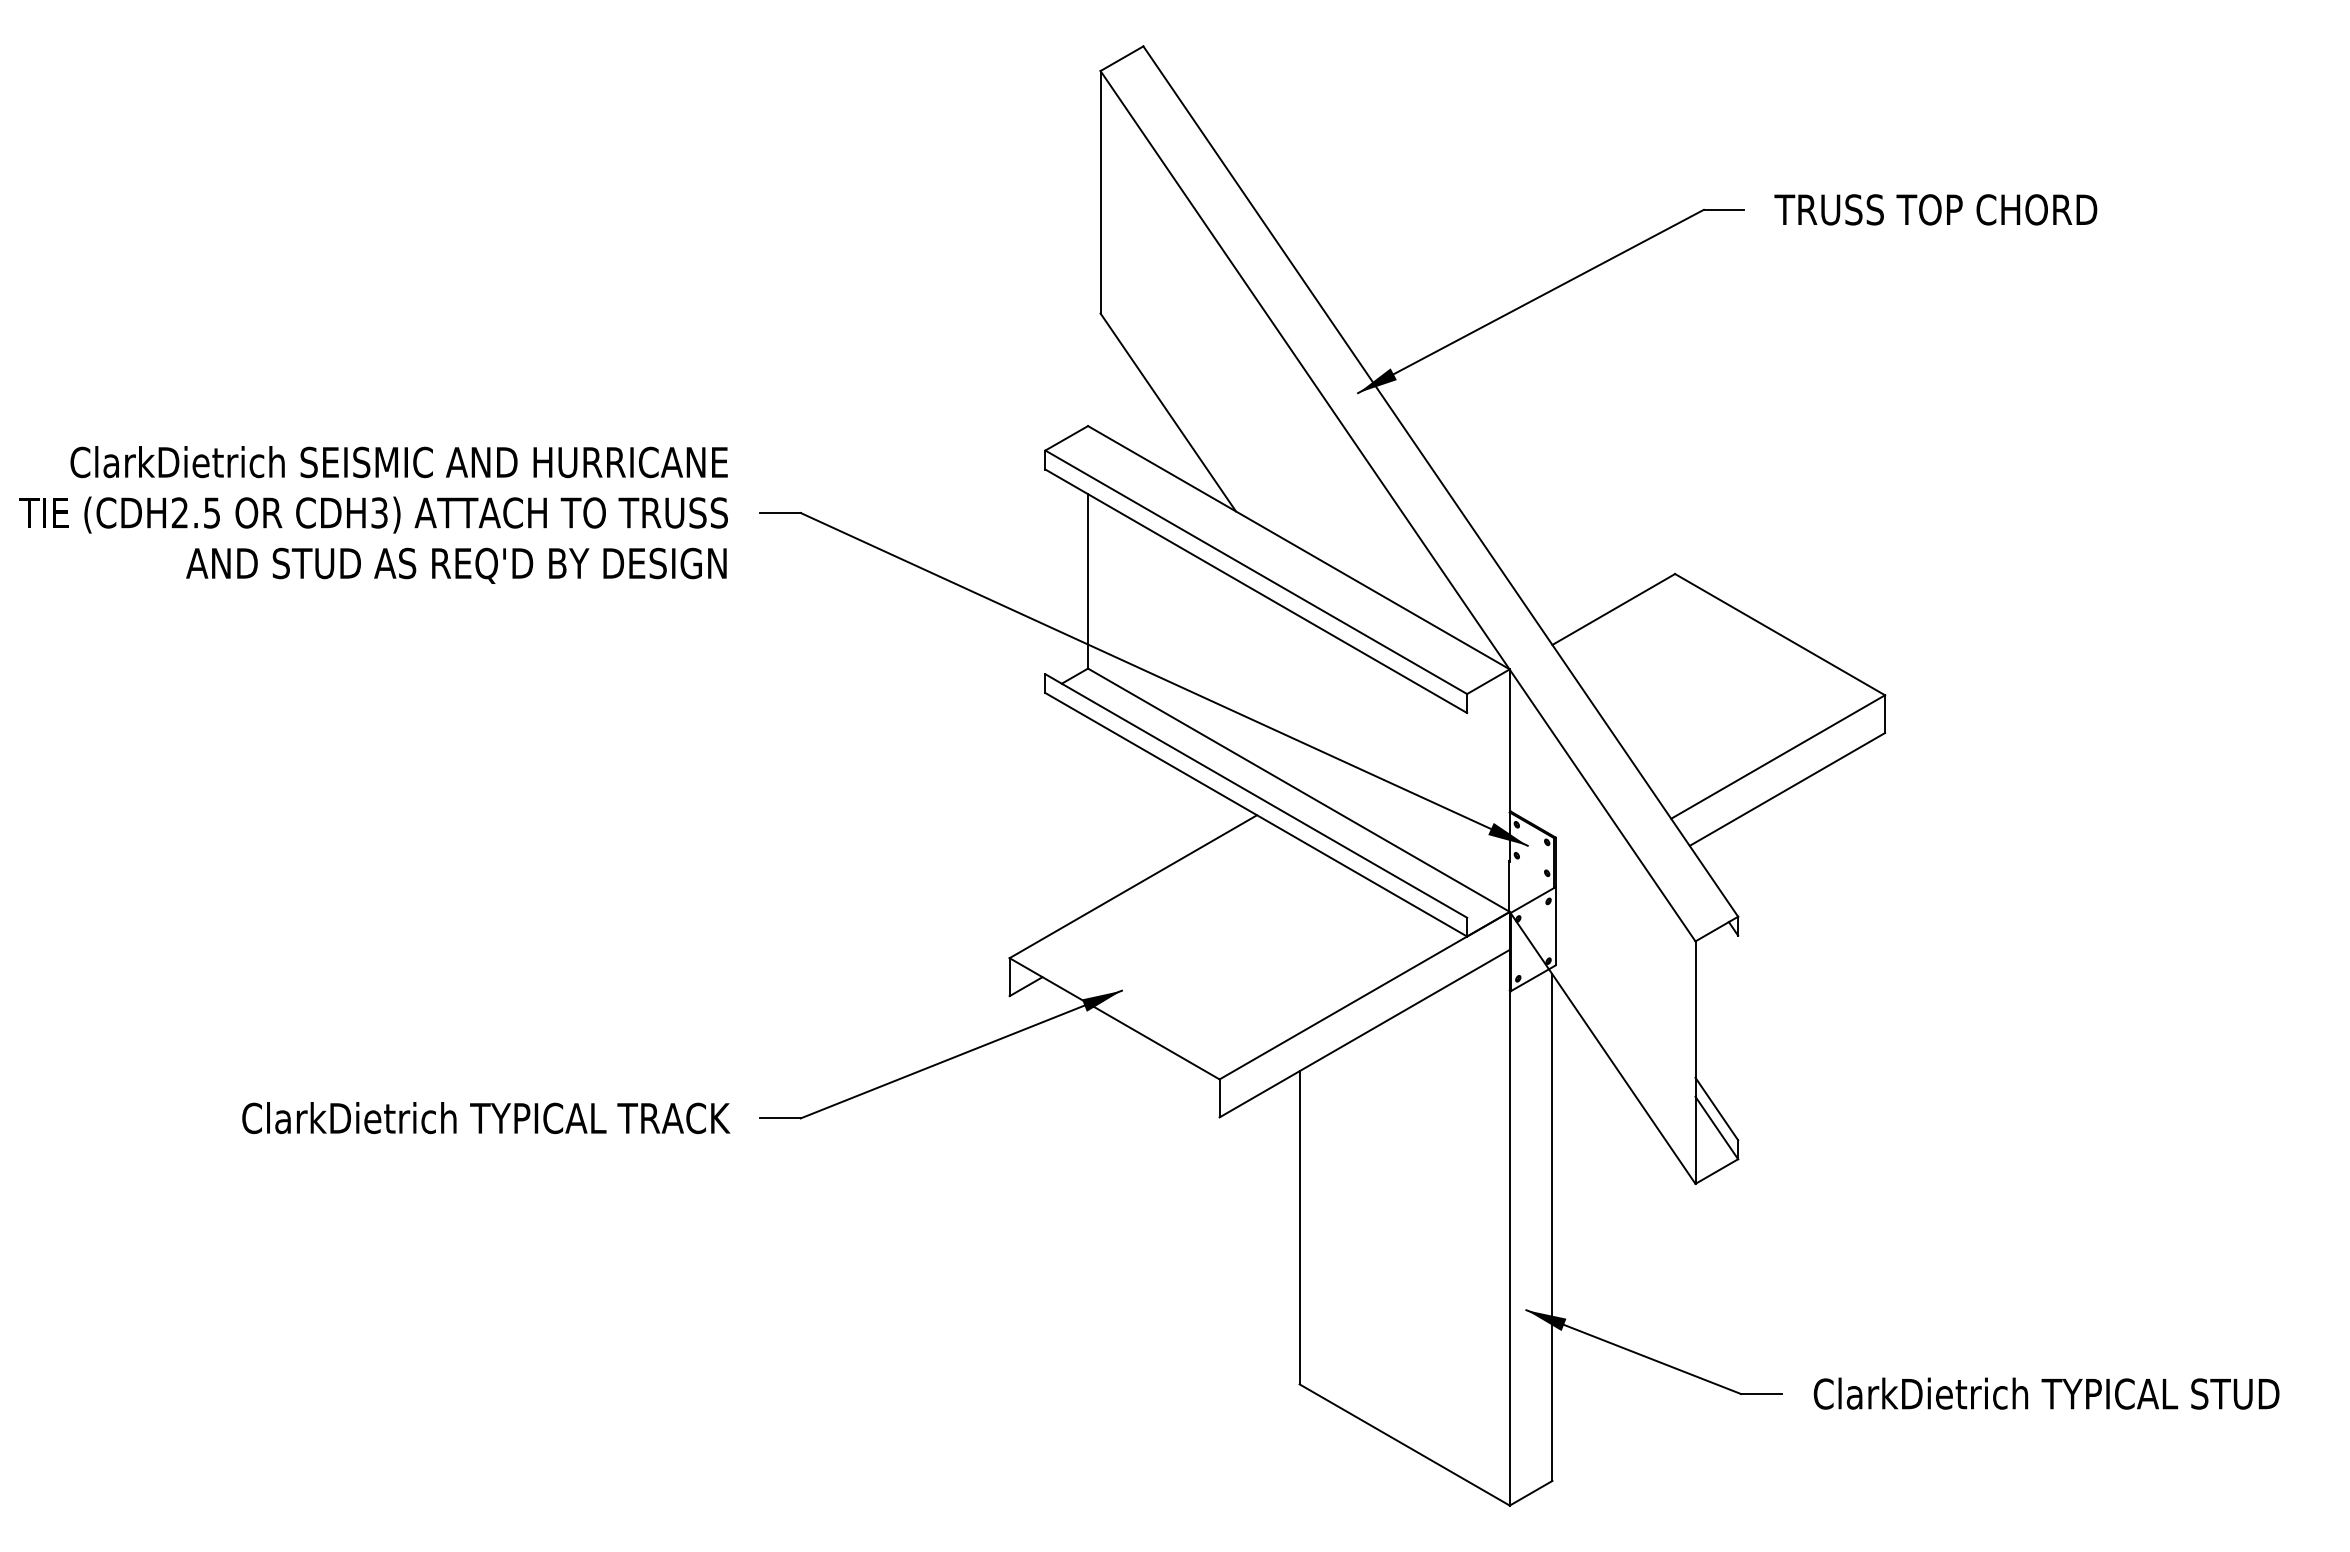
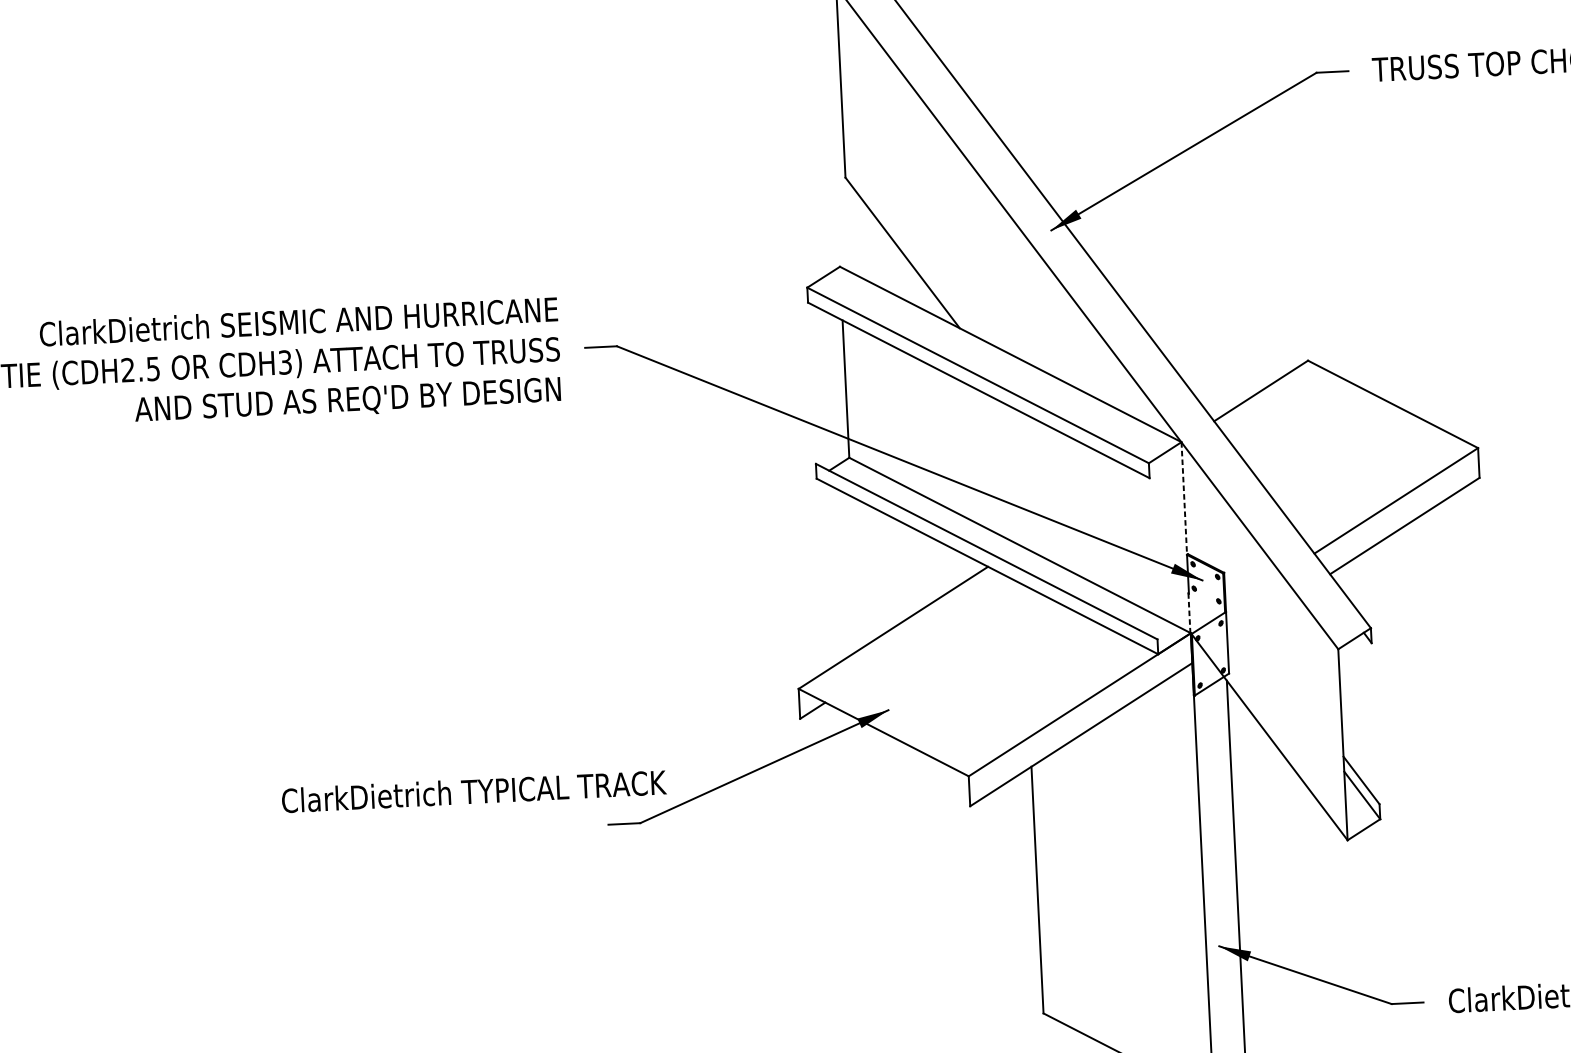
line: (1509, 740) -> (1184, 498), solid -> dashed
line: (1509, 886) -> (1189, 613), solid -> dashed
text: (486, 1118) -> (474, 791), moved

